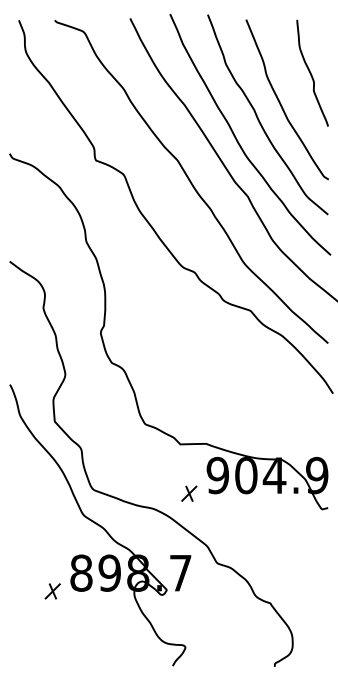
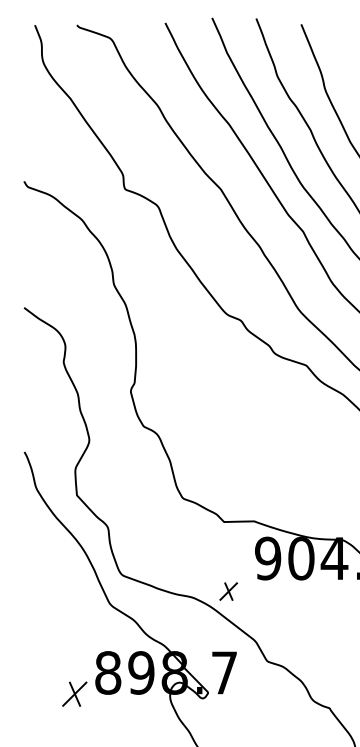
part: (189, 493) -> (228, 591), moved
part: (52, 591) -> (74, 694), size x1.4

